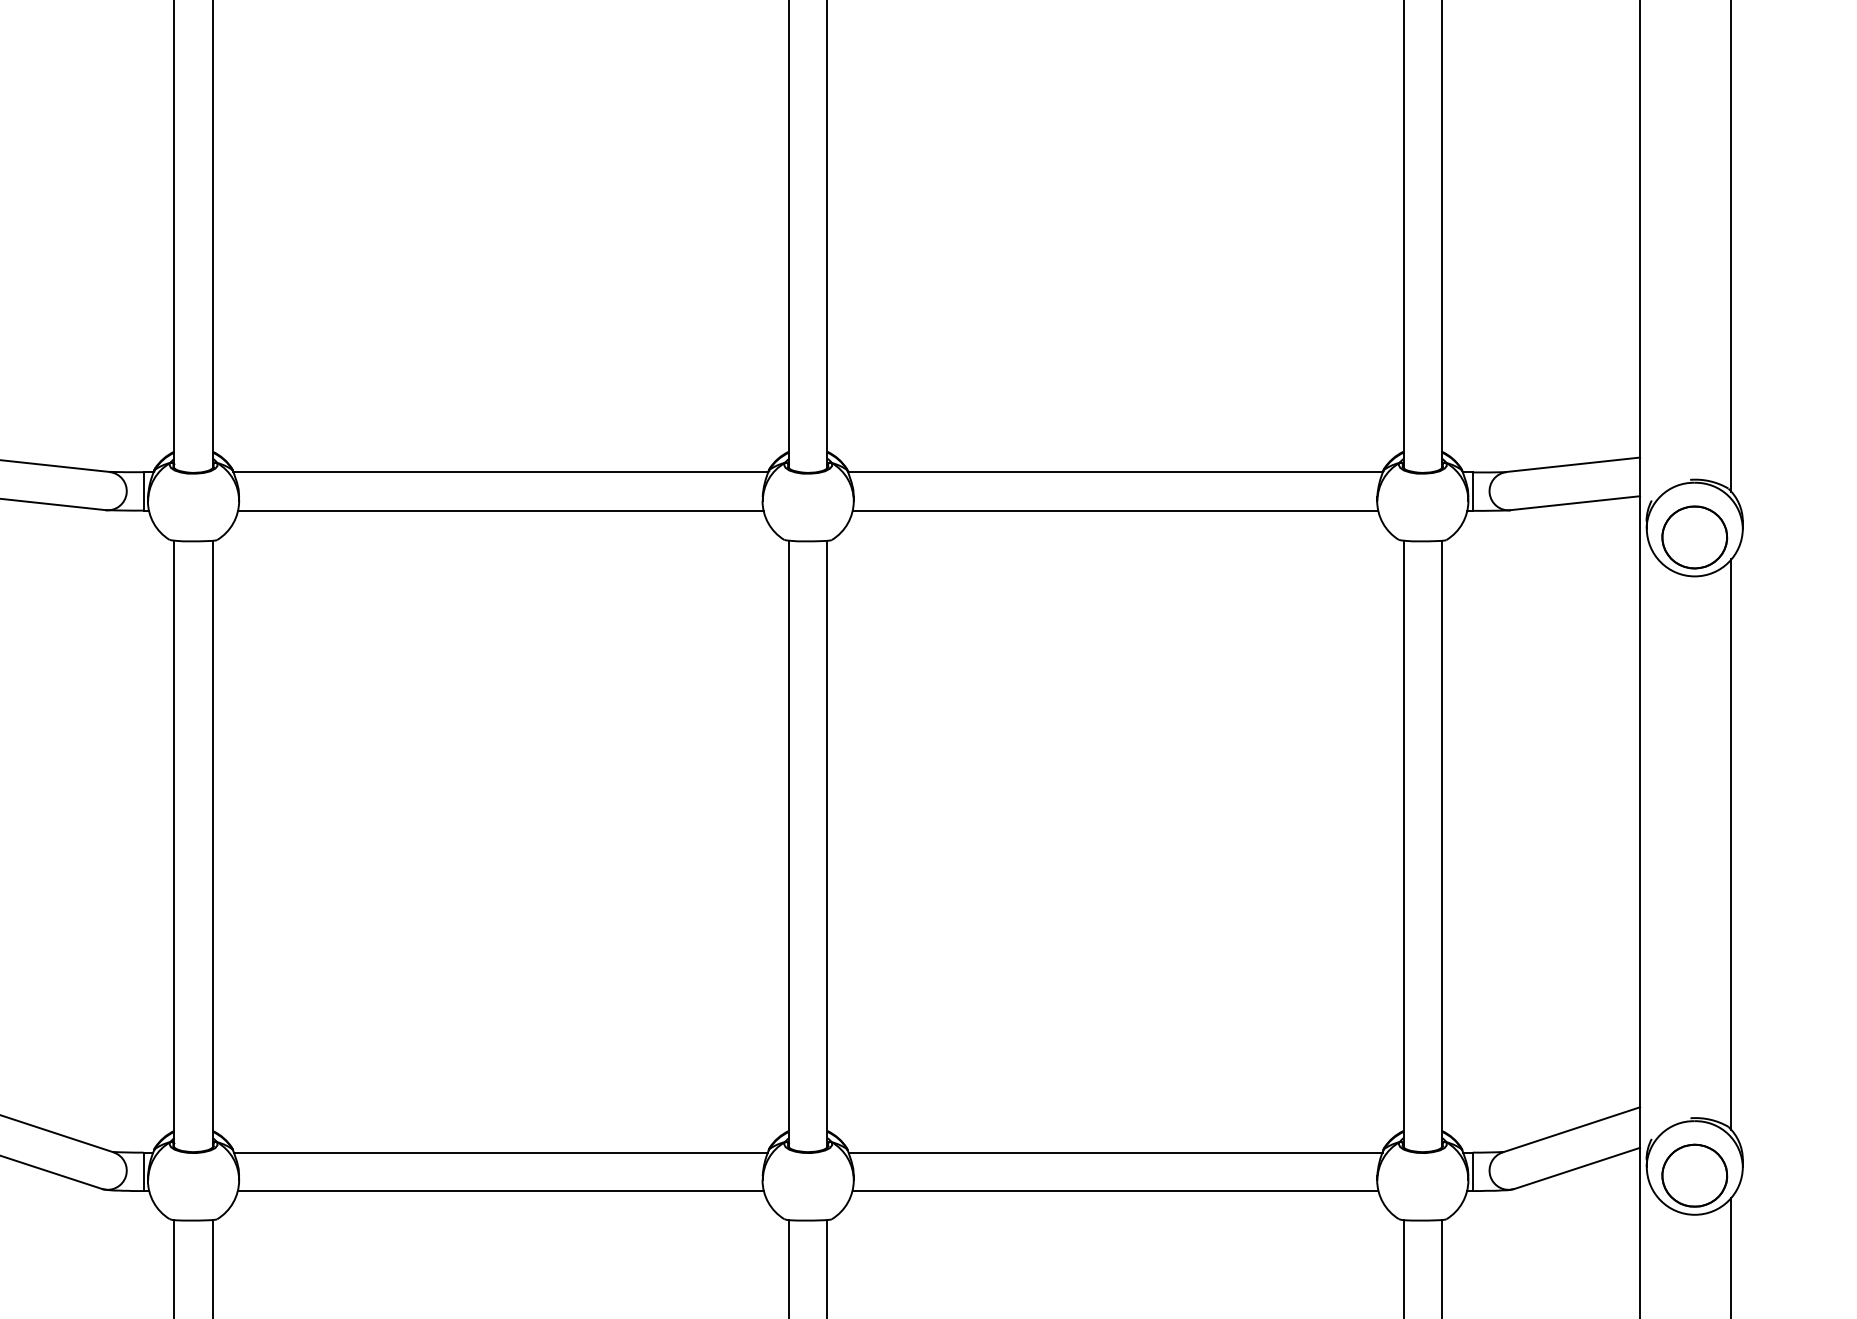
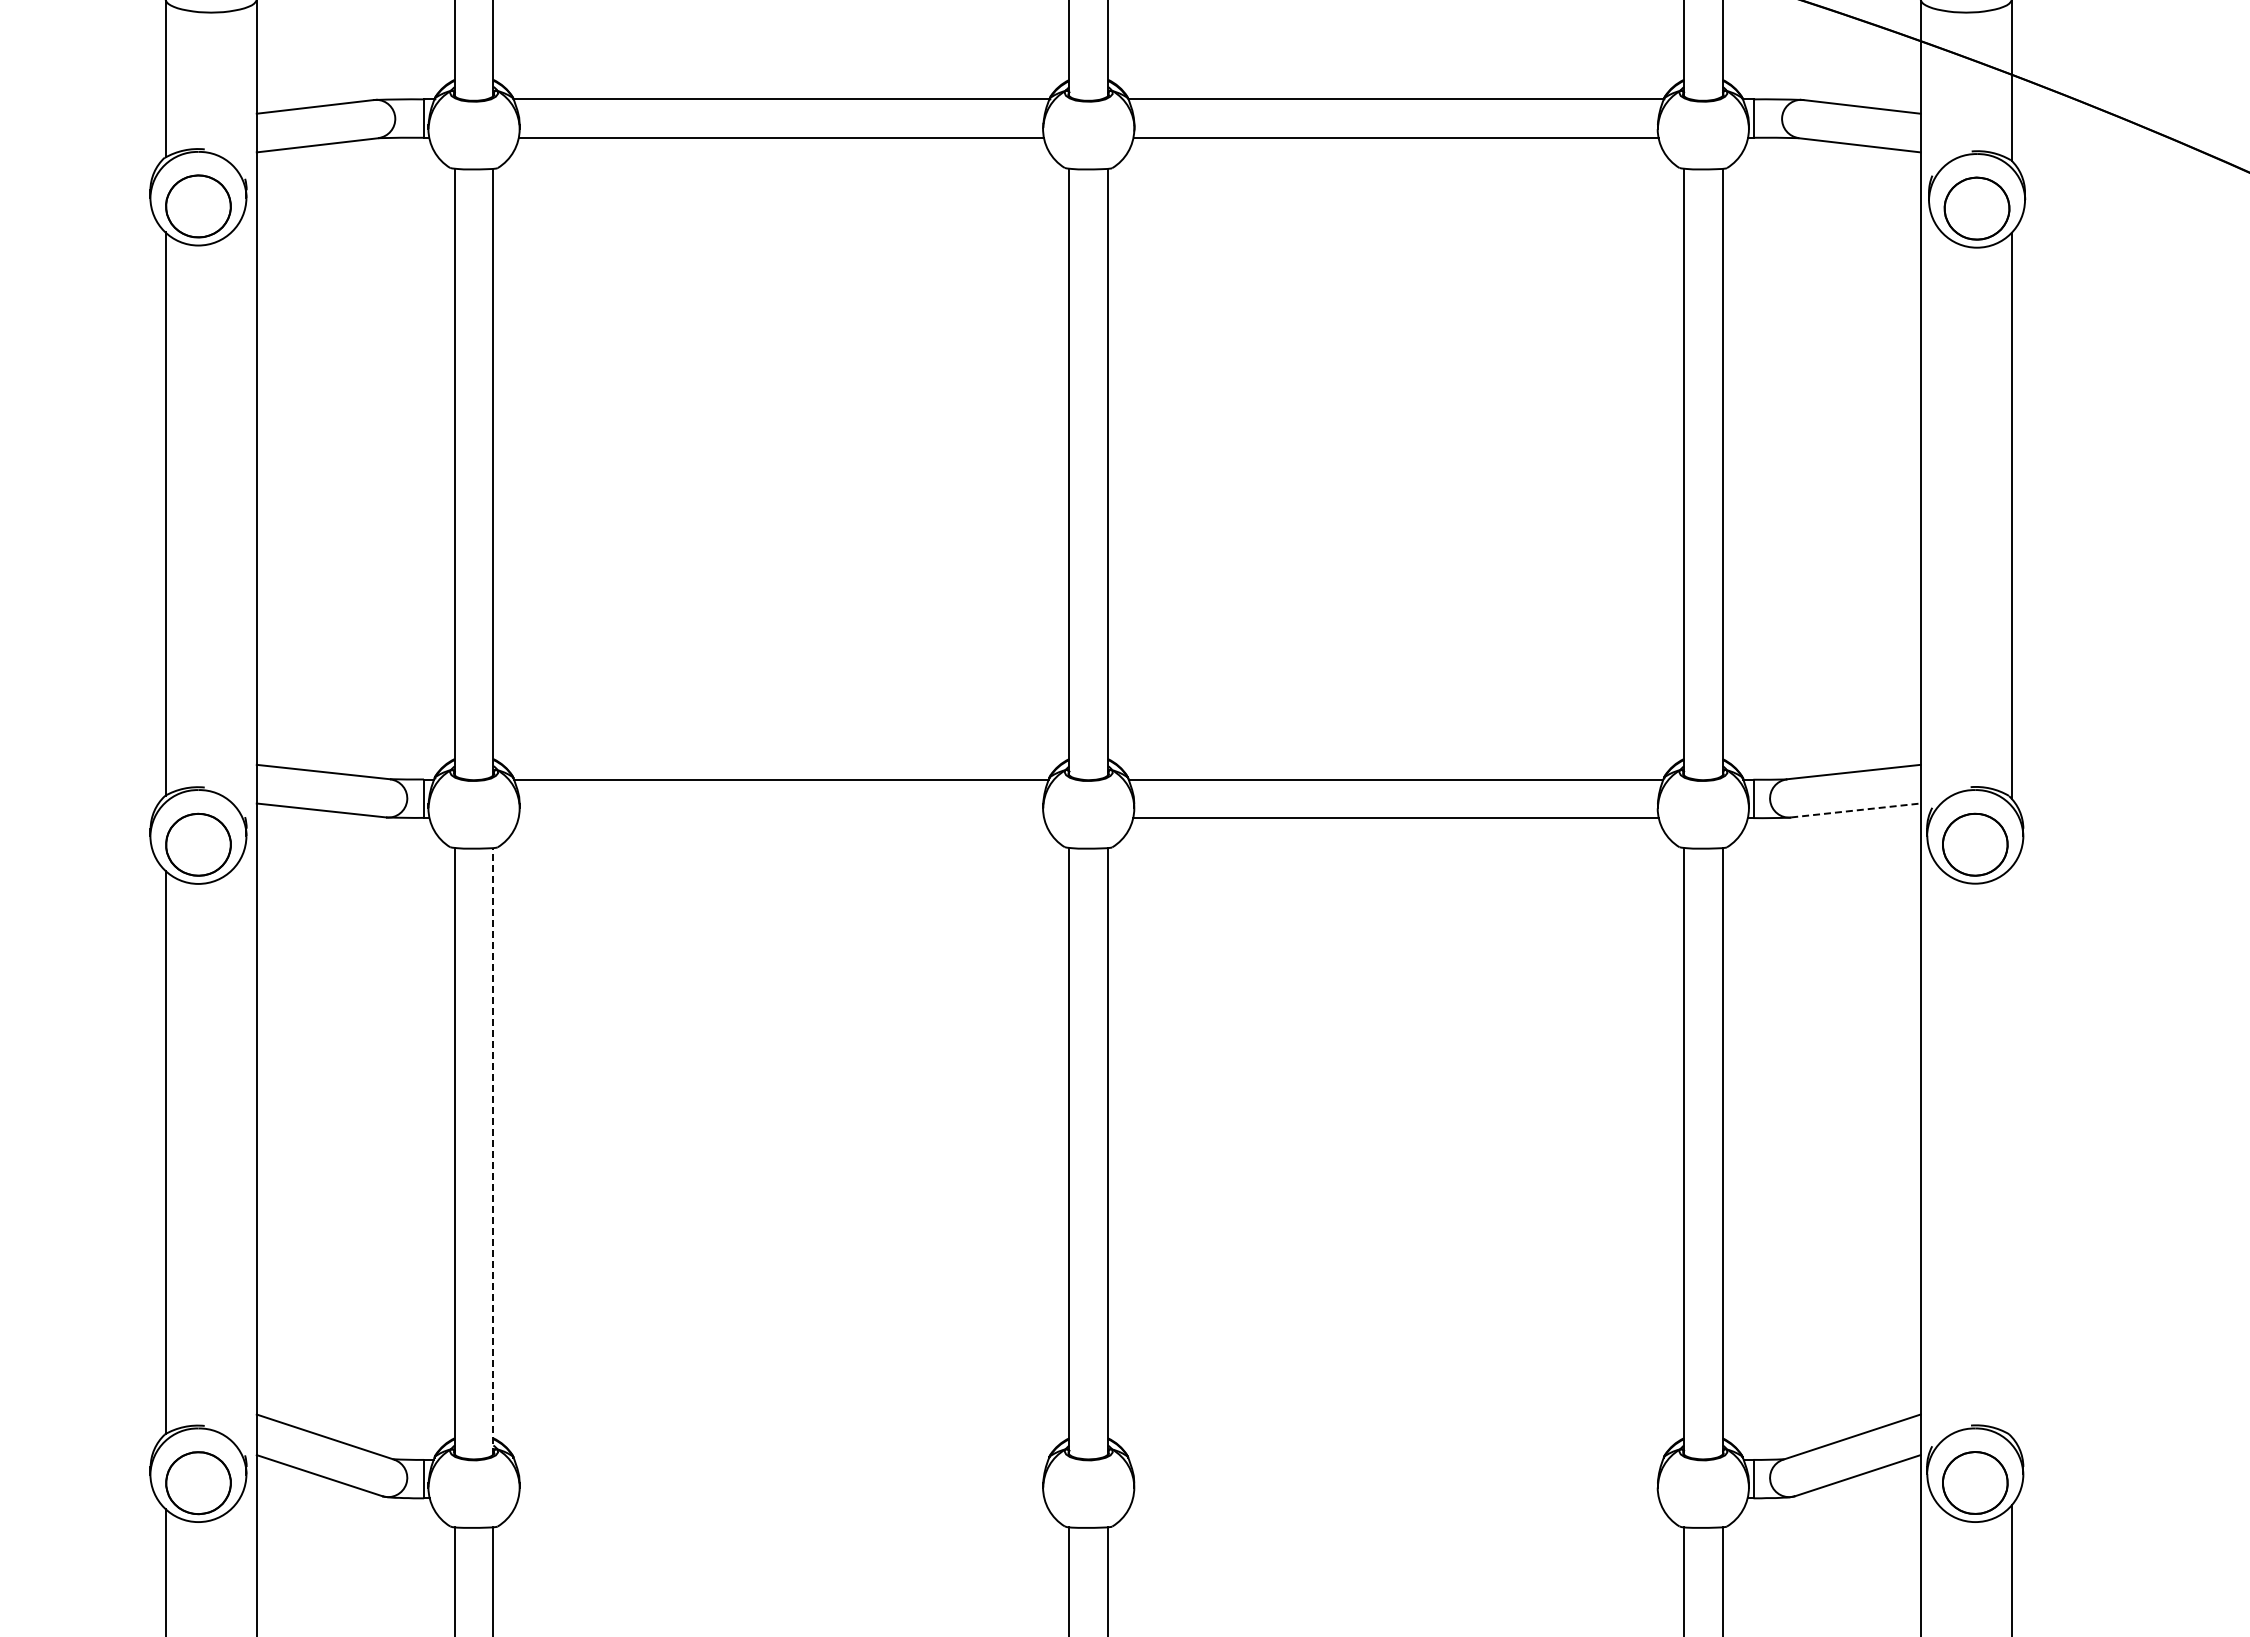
line: (1575, 503) -> (1856, 810), solid -> dashed
line: (500, 510) -> (781, 817), removed
line: (212, 844) -> (493, 1151), solid -> dashed
line: (1730, 844) -> (2011, 1151), removed
line: (500, 1152) -> (781, 1459), removed
line: (1115, 1152) -> (1396, 1459), removed
line: (500, 1191) -> (781, 1498), removed
line: (1114, 1191) -> (1395, 1498), removed

